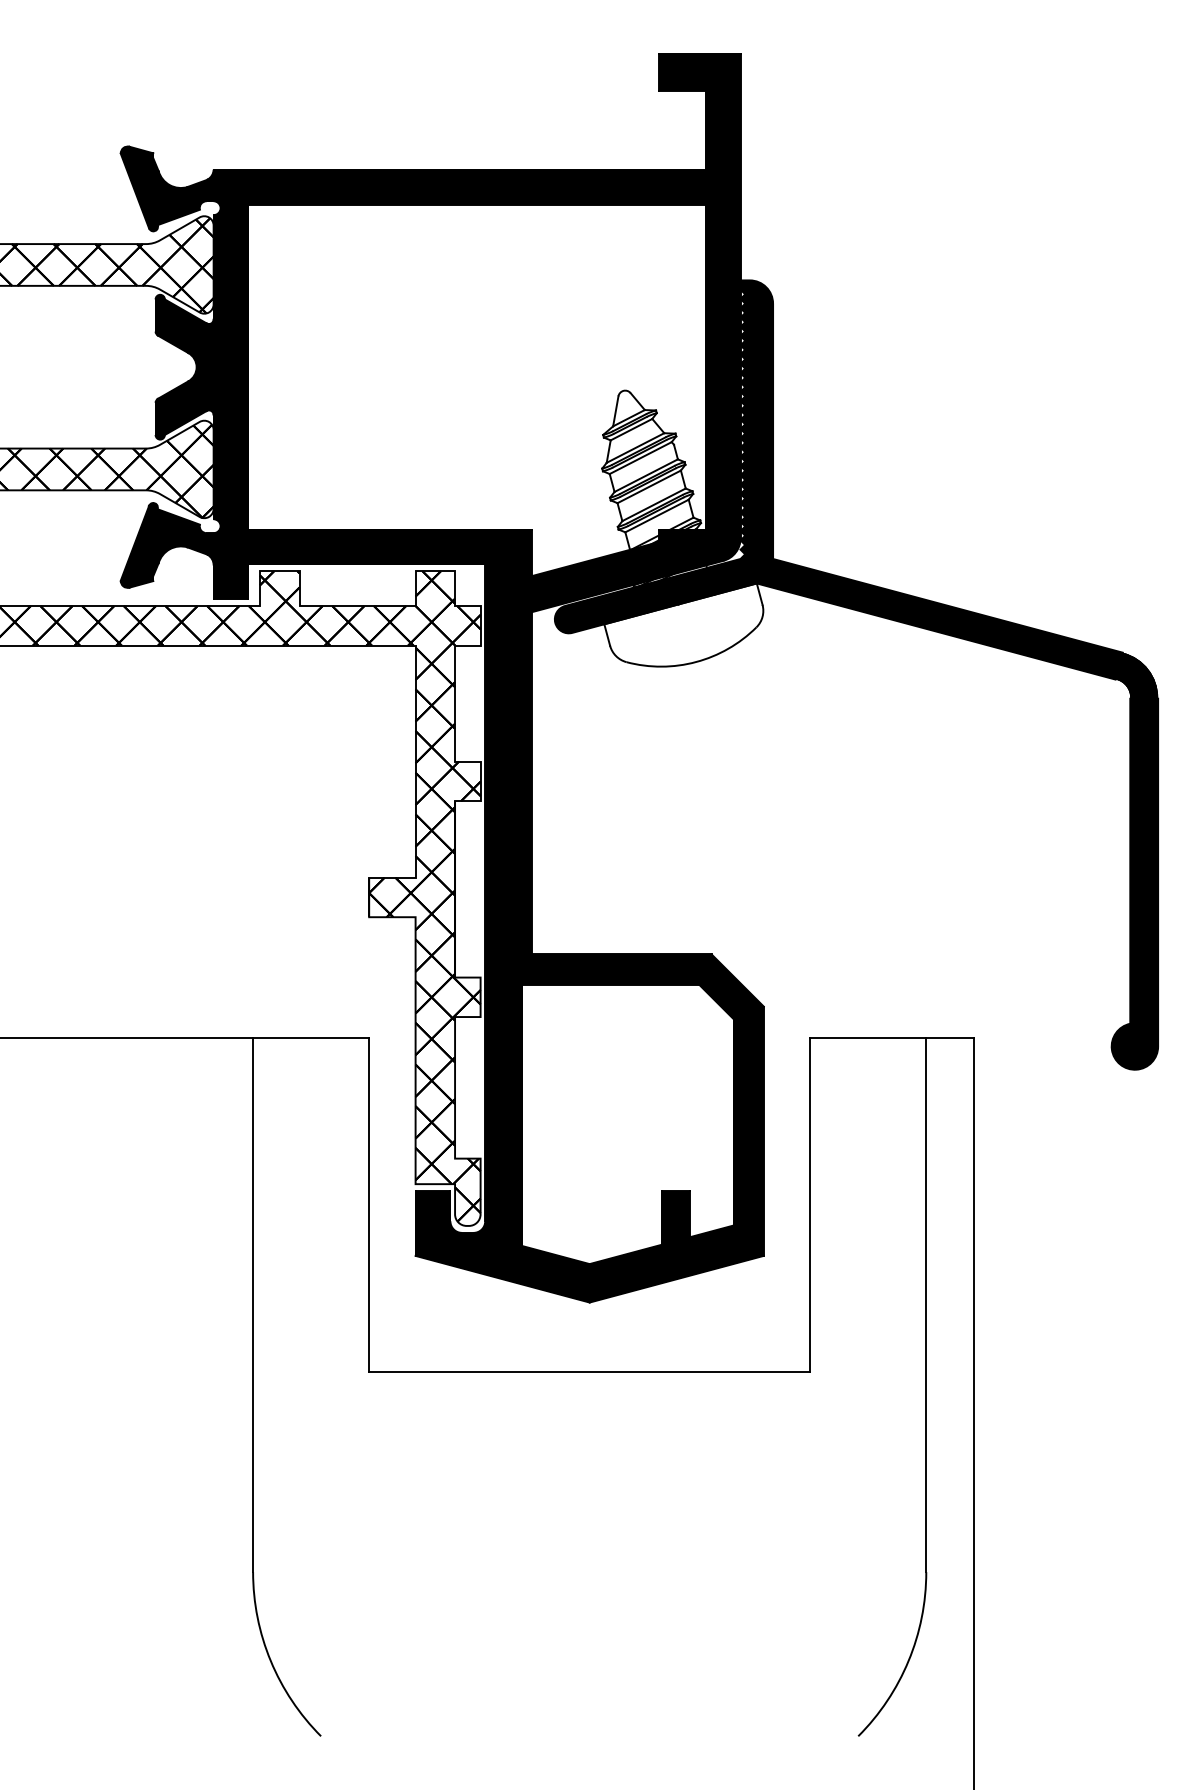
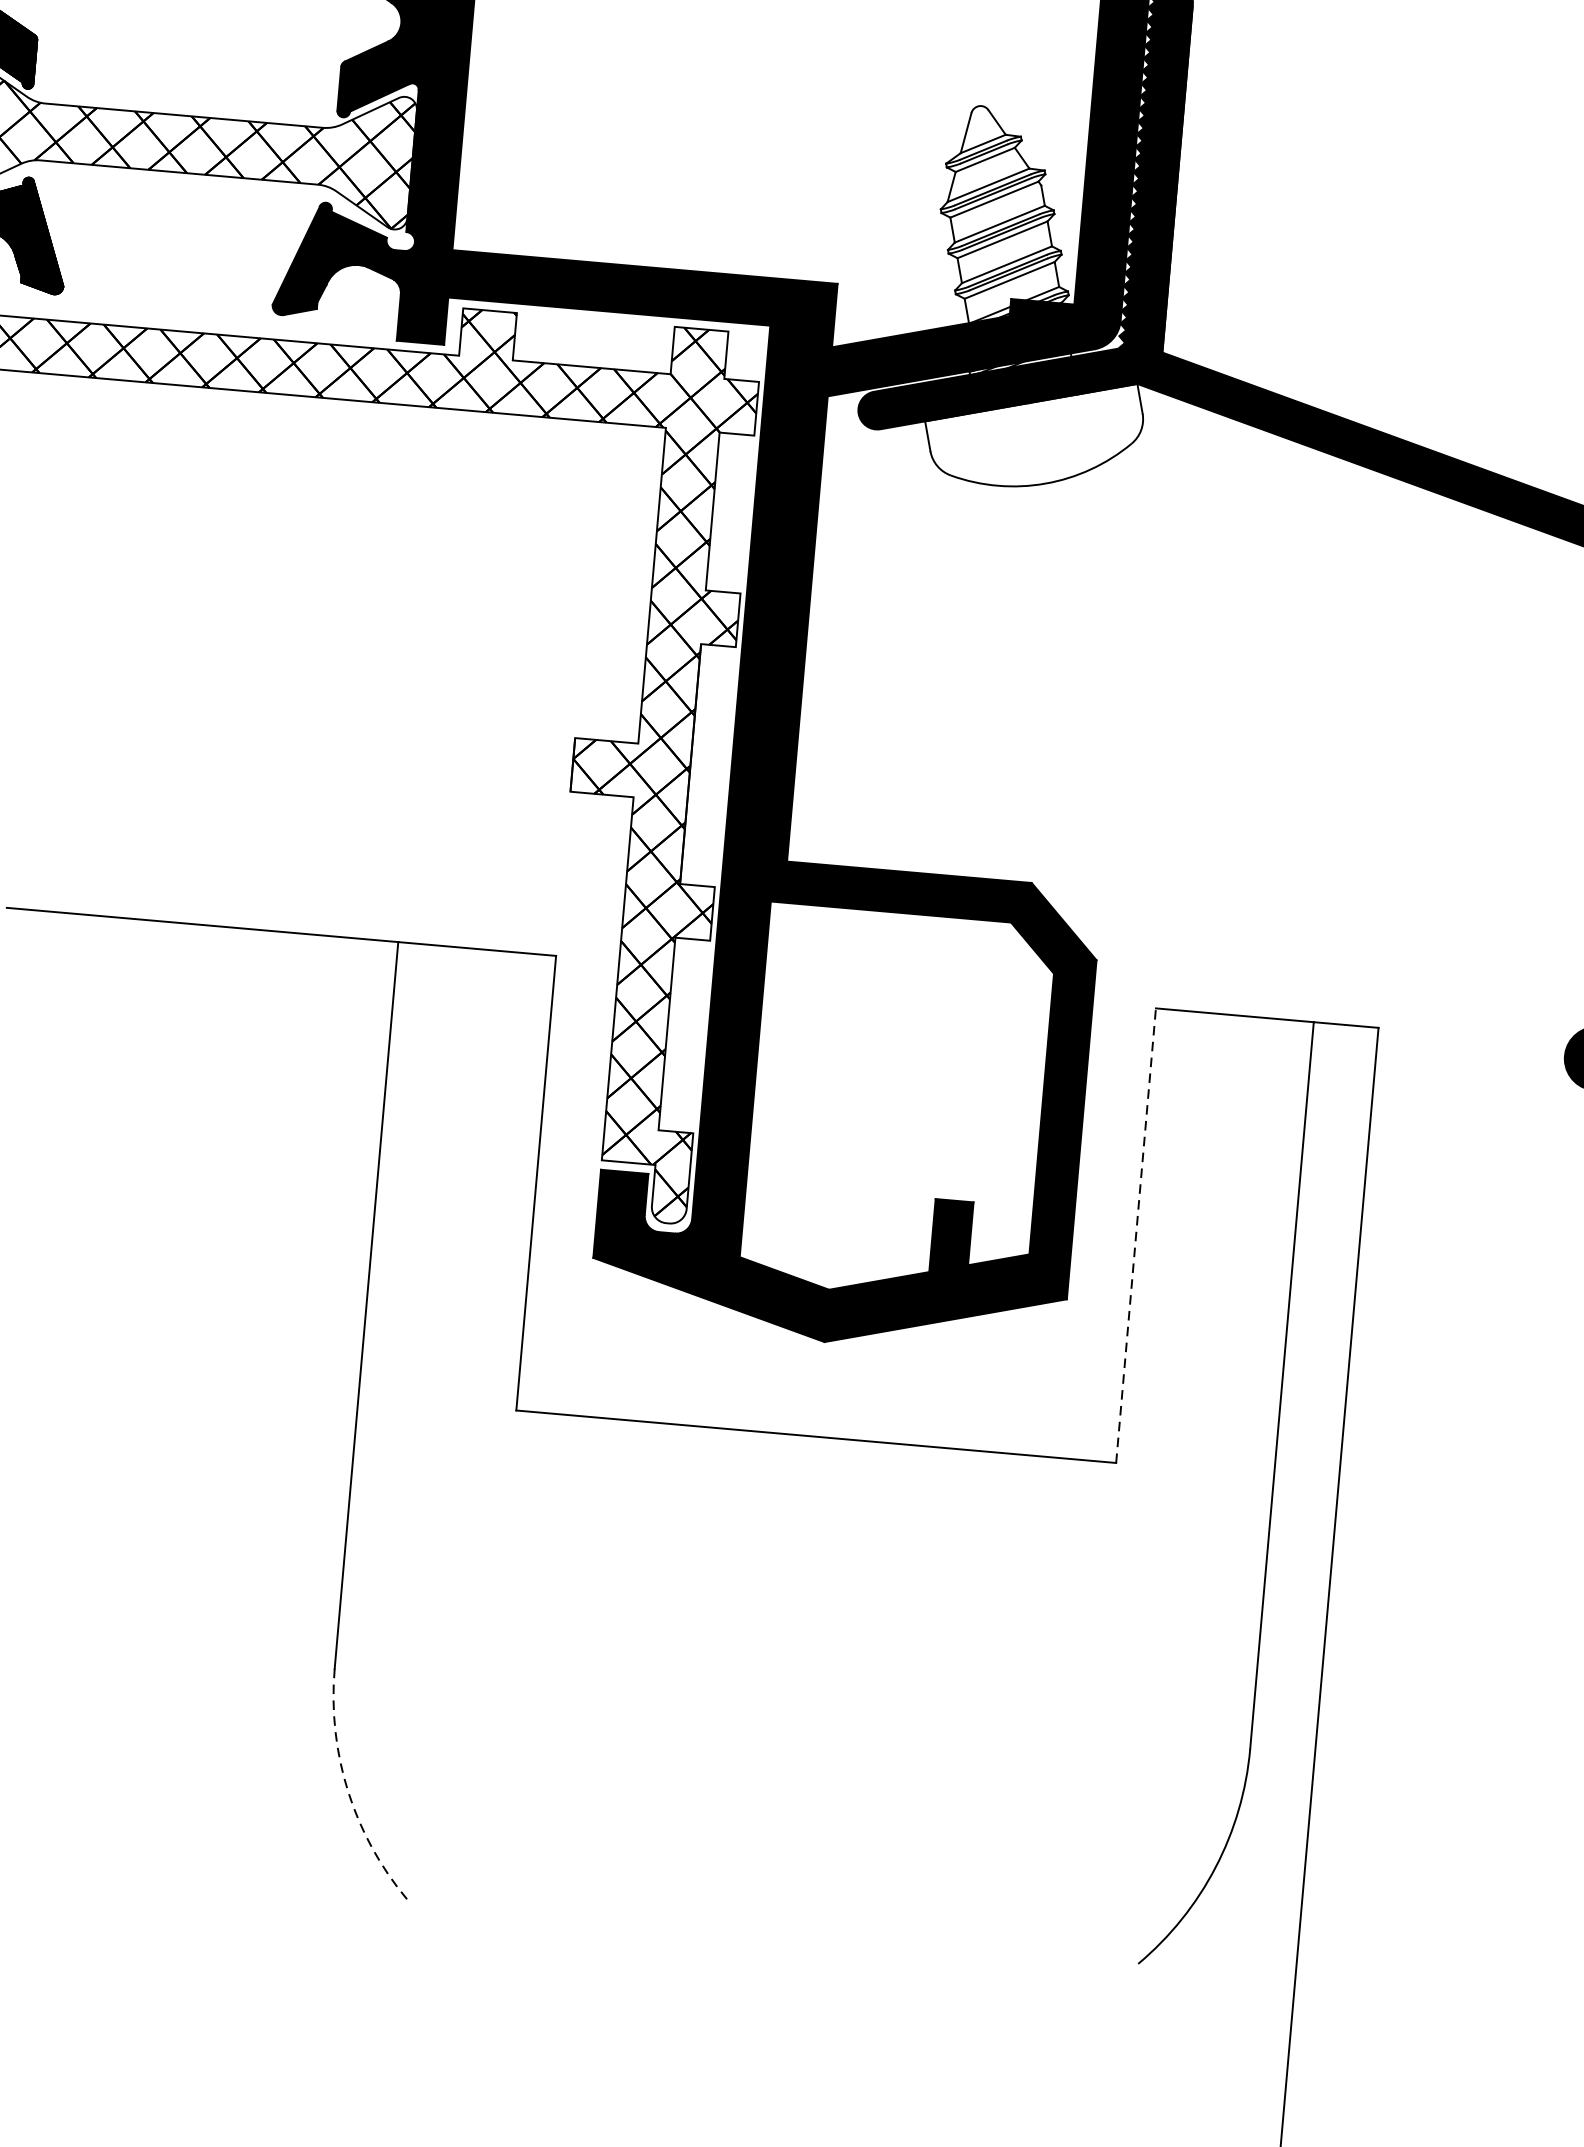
line: (810, 1204) -> (1136, 1234), solid -> dashed
arc: (270, 1660) -> (347, 1790), solid -> dashed

